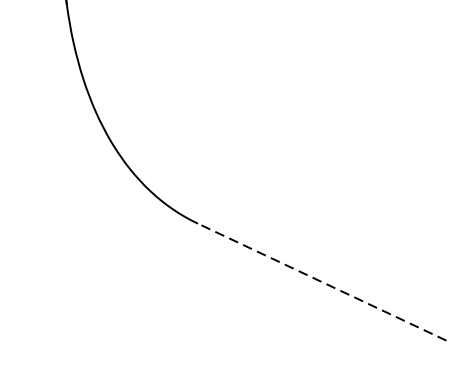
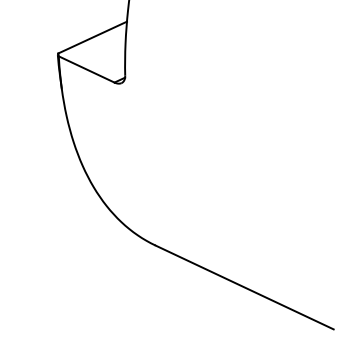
line: (321, 282) -> (244, 287), dashed -> solid

